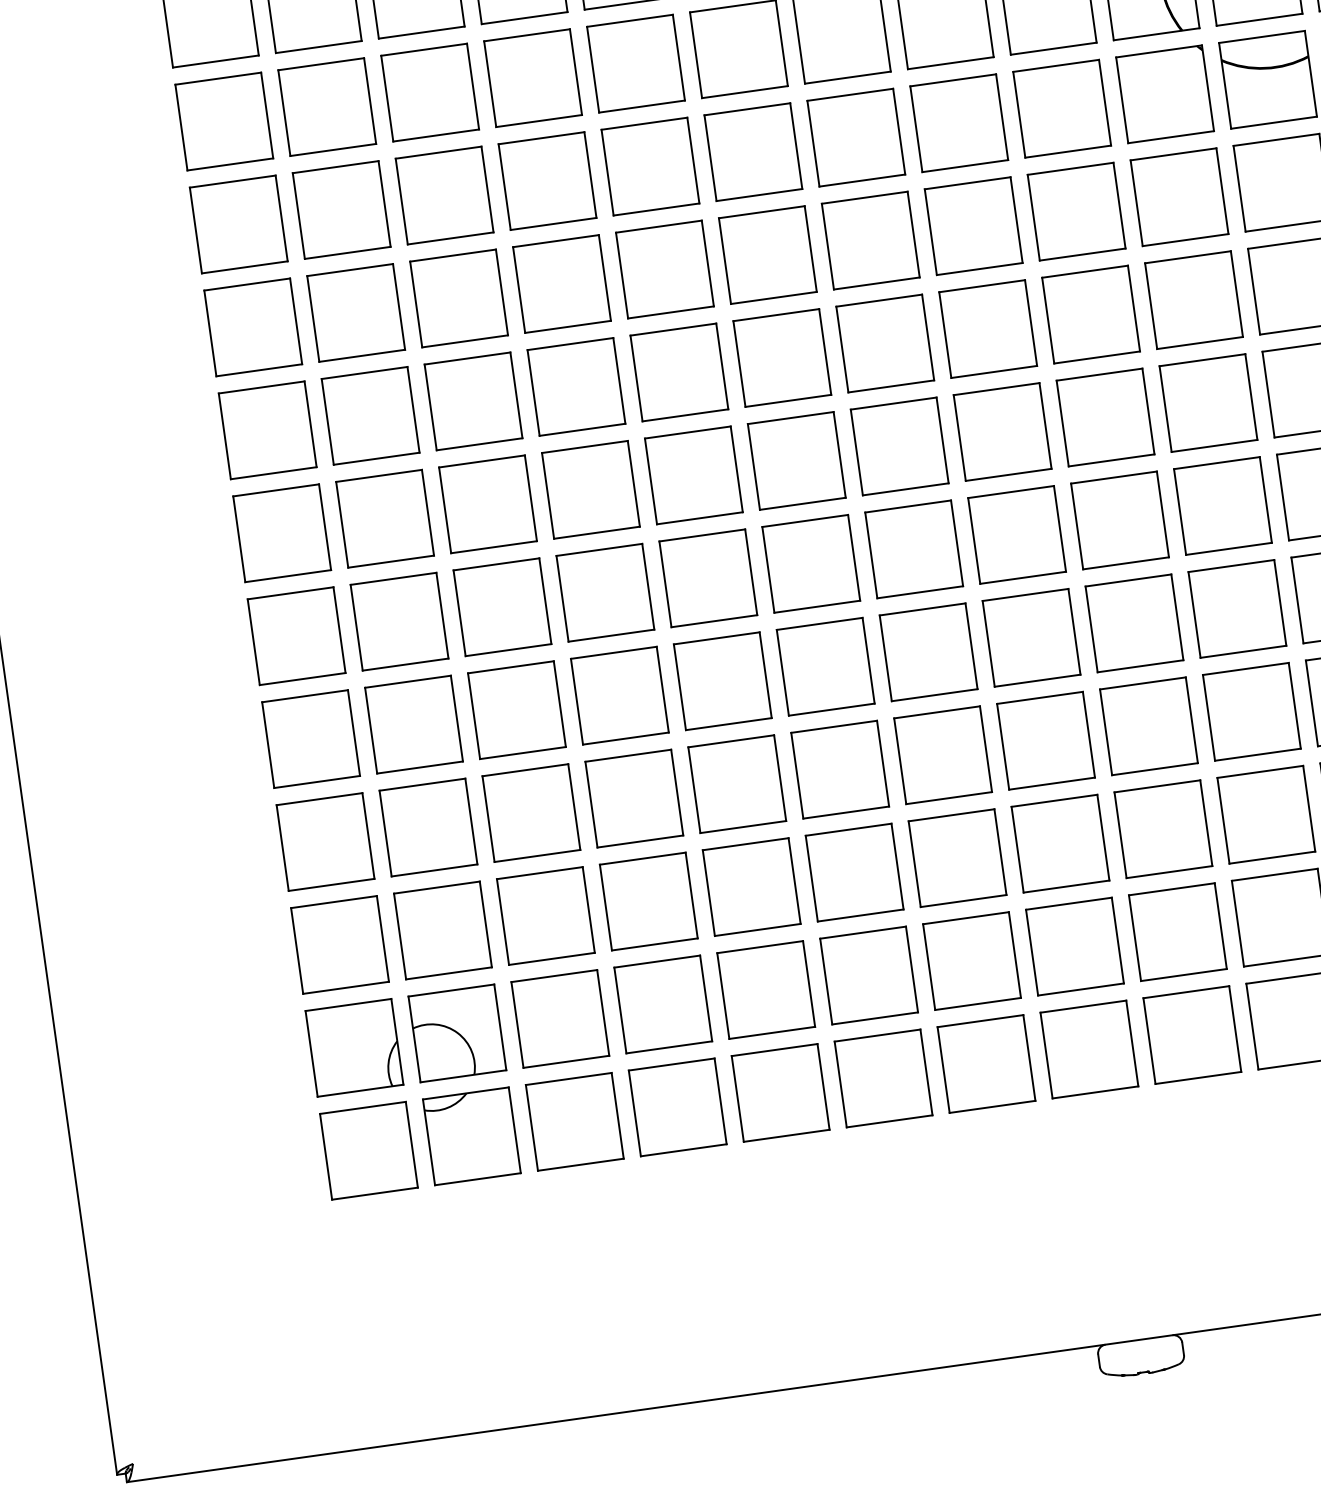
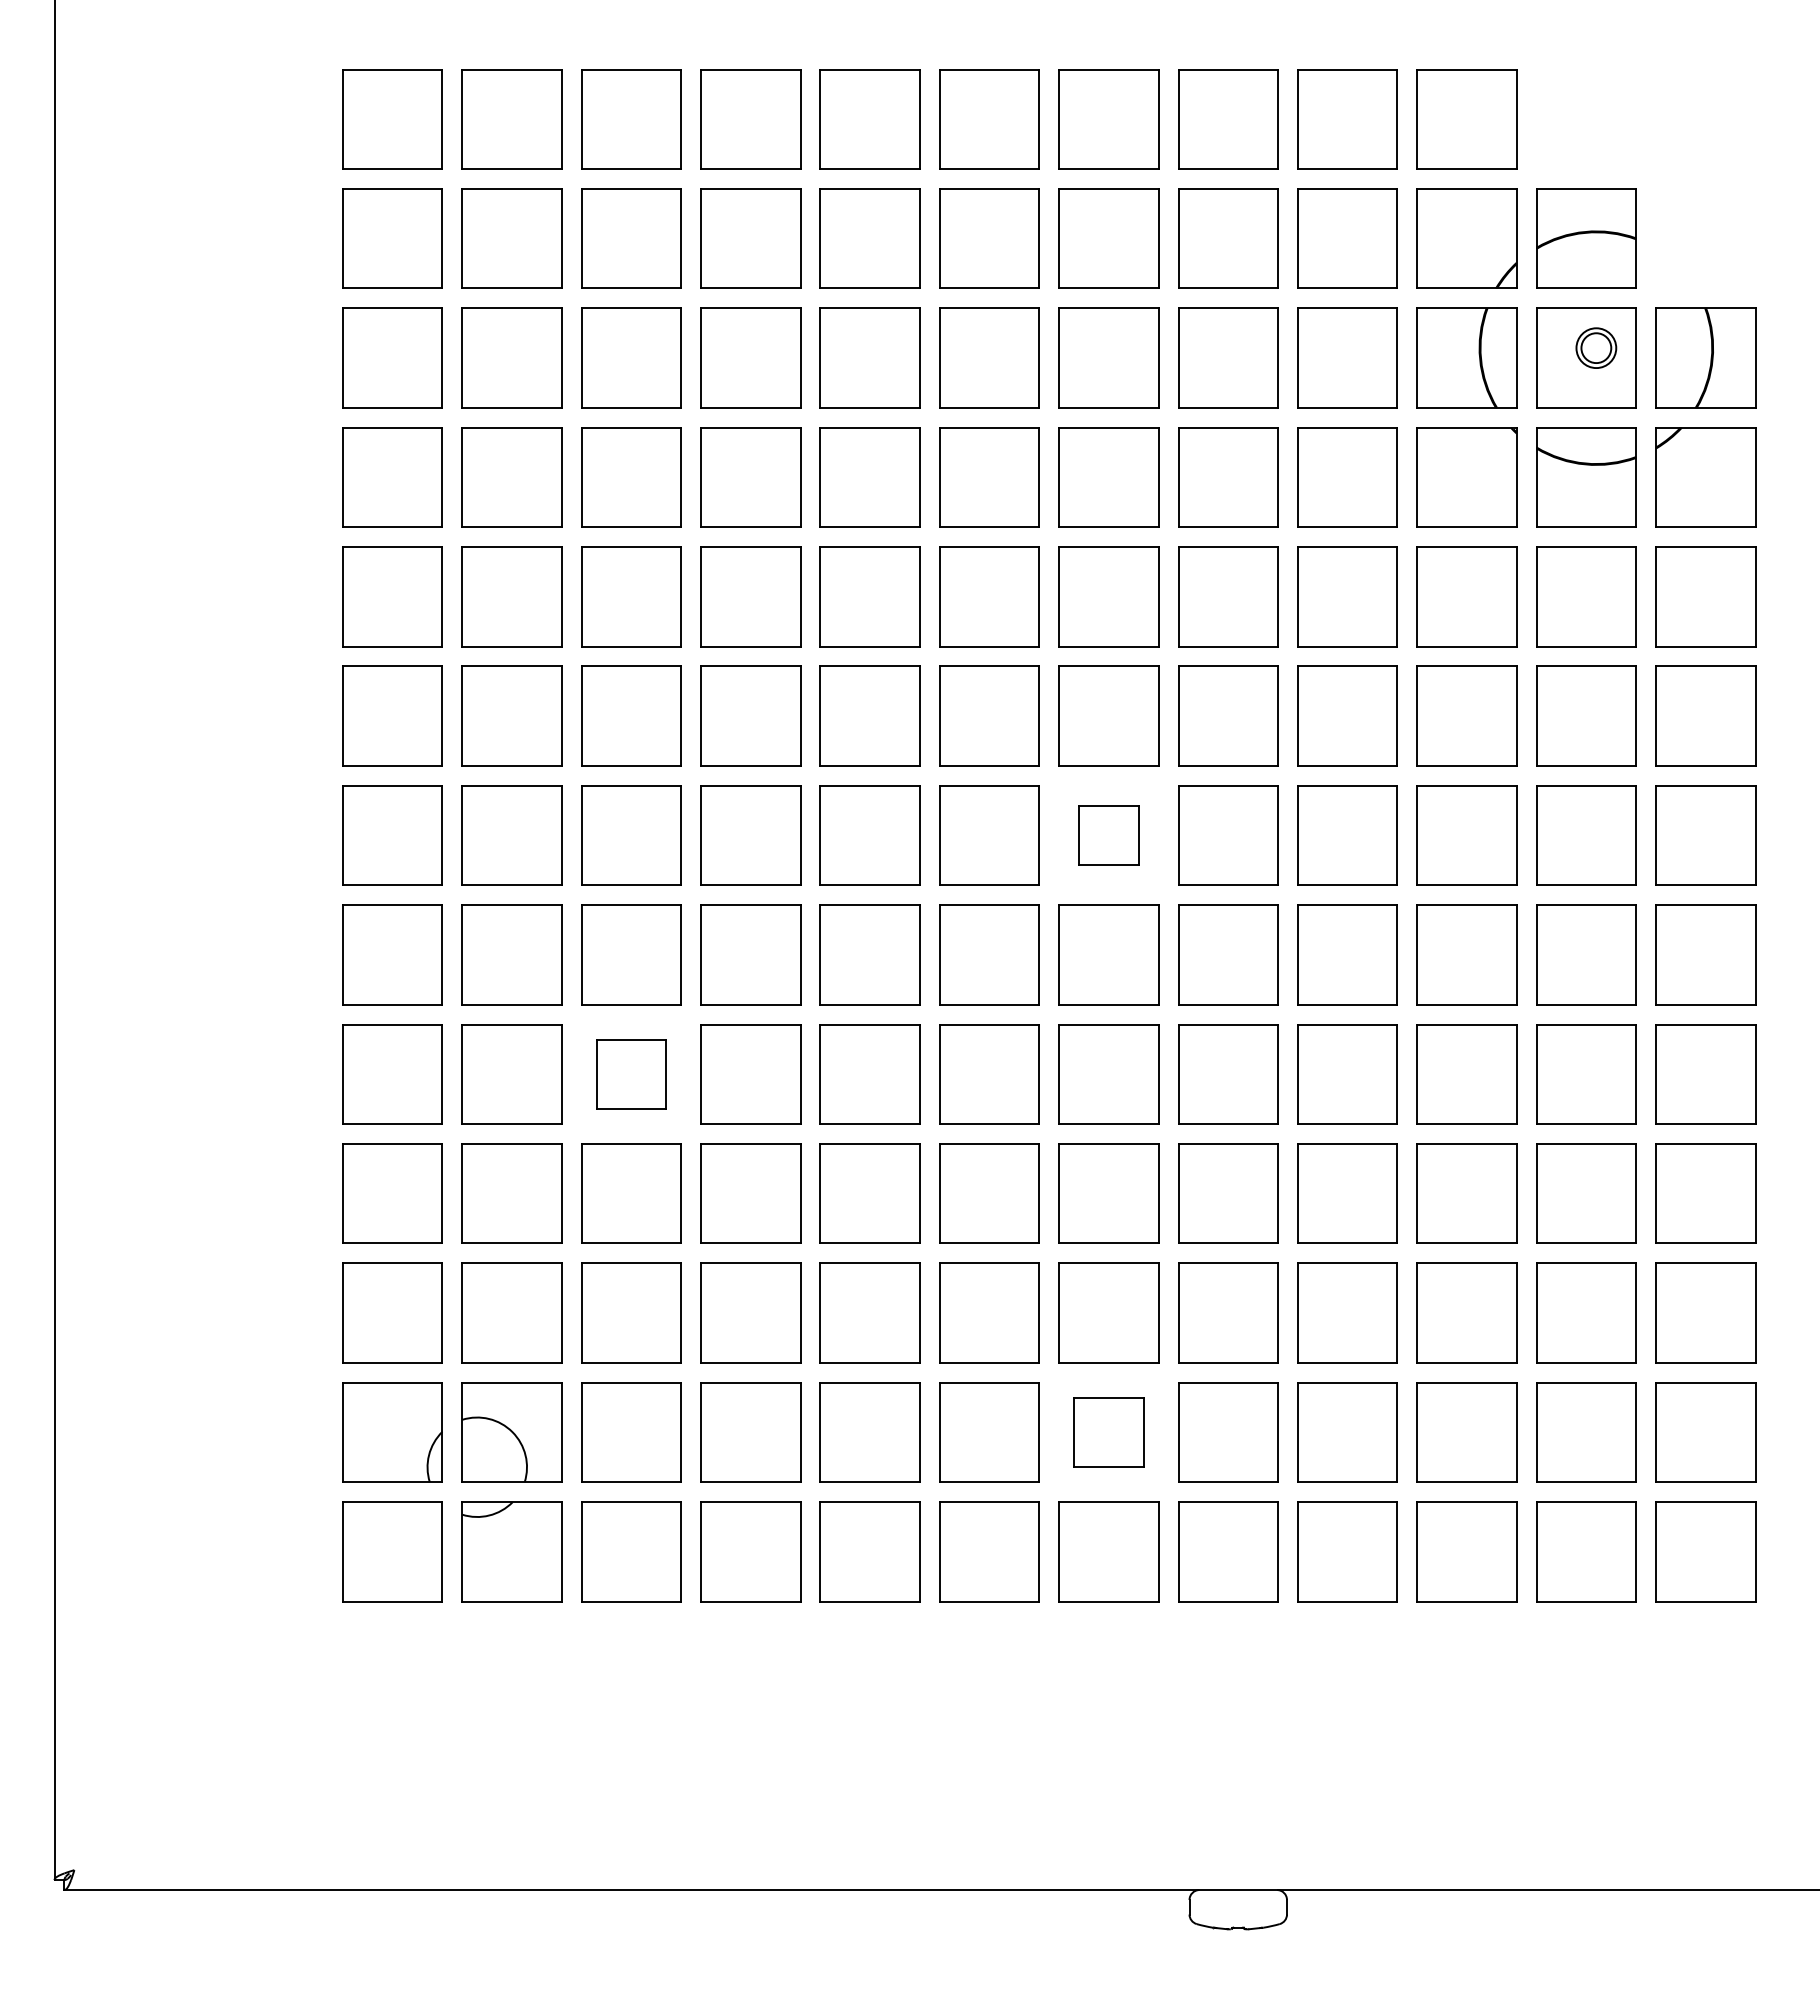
part: (899, 446) -> (1108, 835), size x0.6
part: (517, 710) -> (631, 1074), size x0.7
part: (971, 961) -> (1108, 1432), size x0.7

